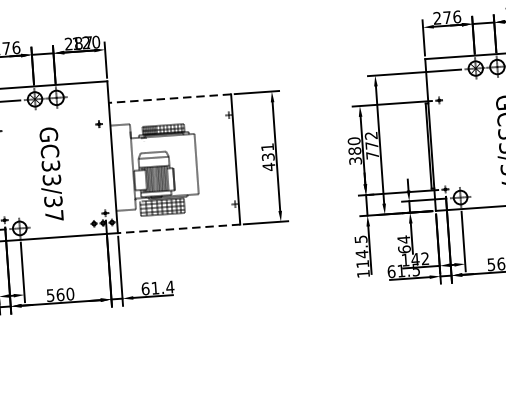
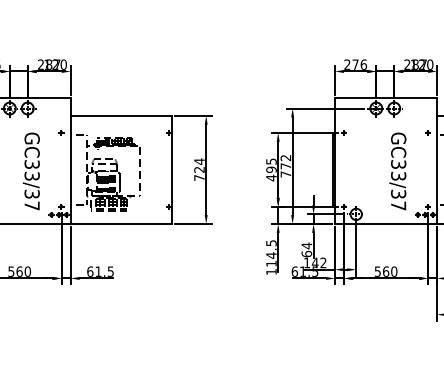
line: (169, 98) -> (121, 115), dashed -> solid
text: (354, 150) -> (271, 169), 380 -> 495
text: (268, 156) -> (199, 169), 431 -> 724
text: (49, 174) -> (30, 171), moved
line: (179, 228) -> (121, 223), dashed -> solid
text: (169, 286) -> (110, 271), 61.4 -> 61.5

